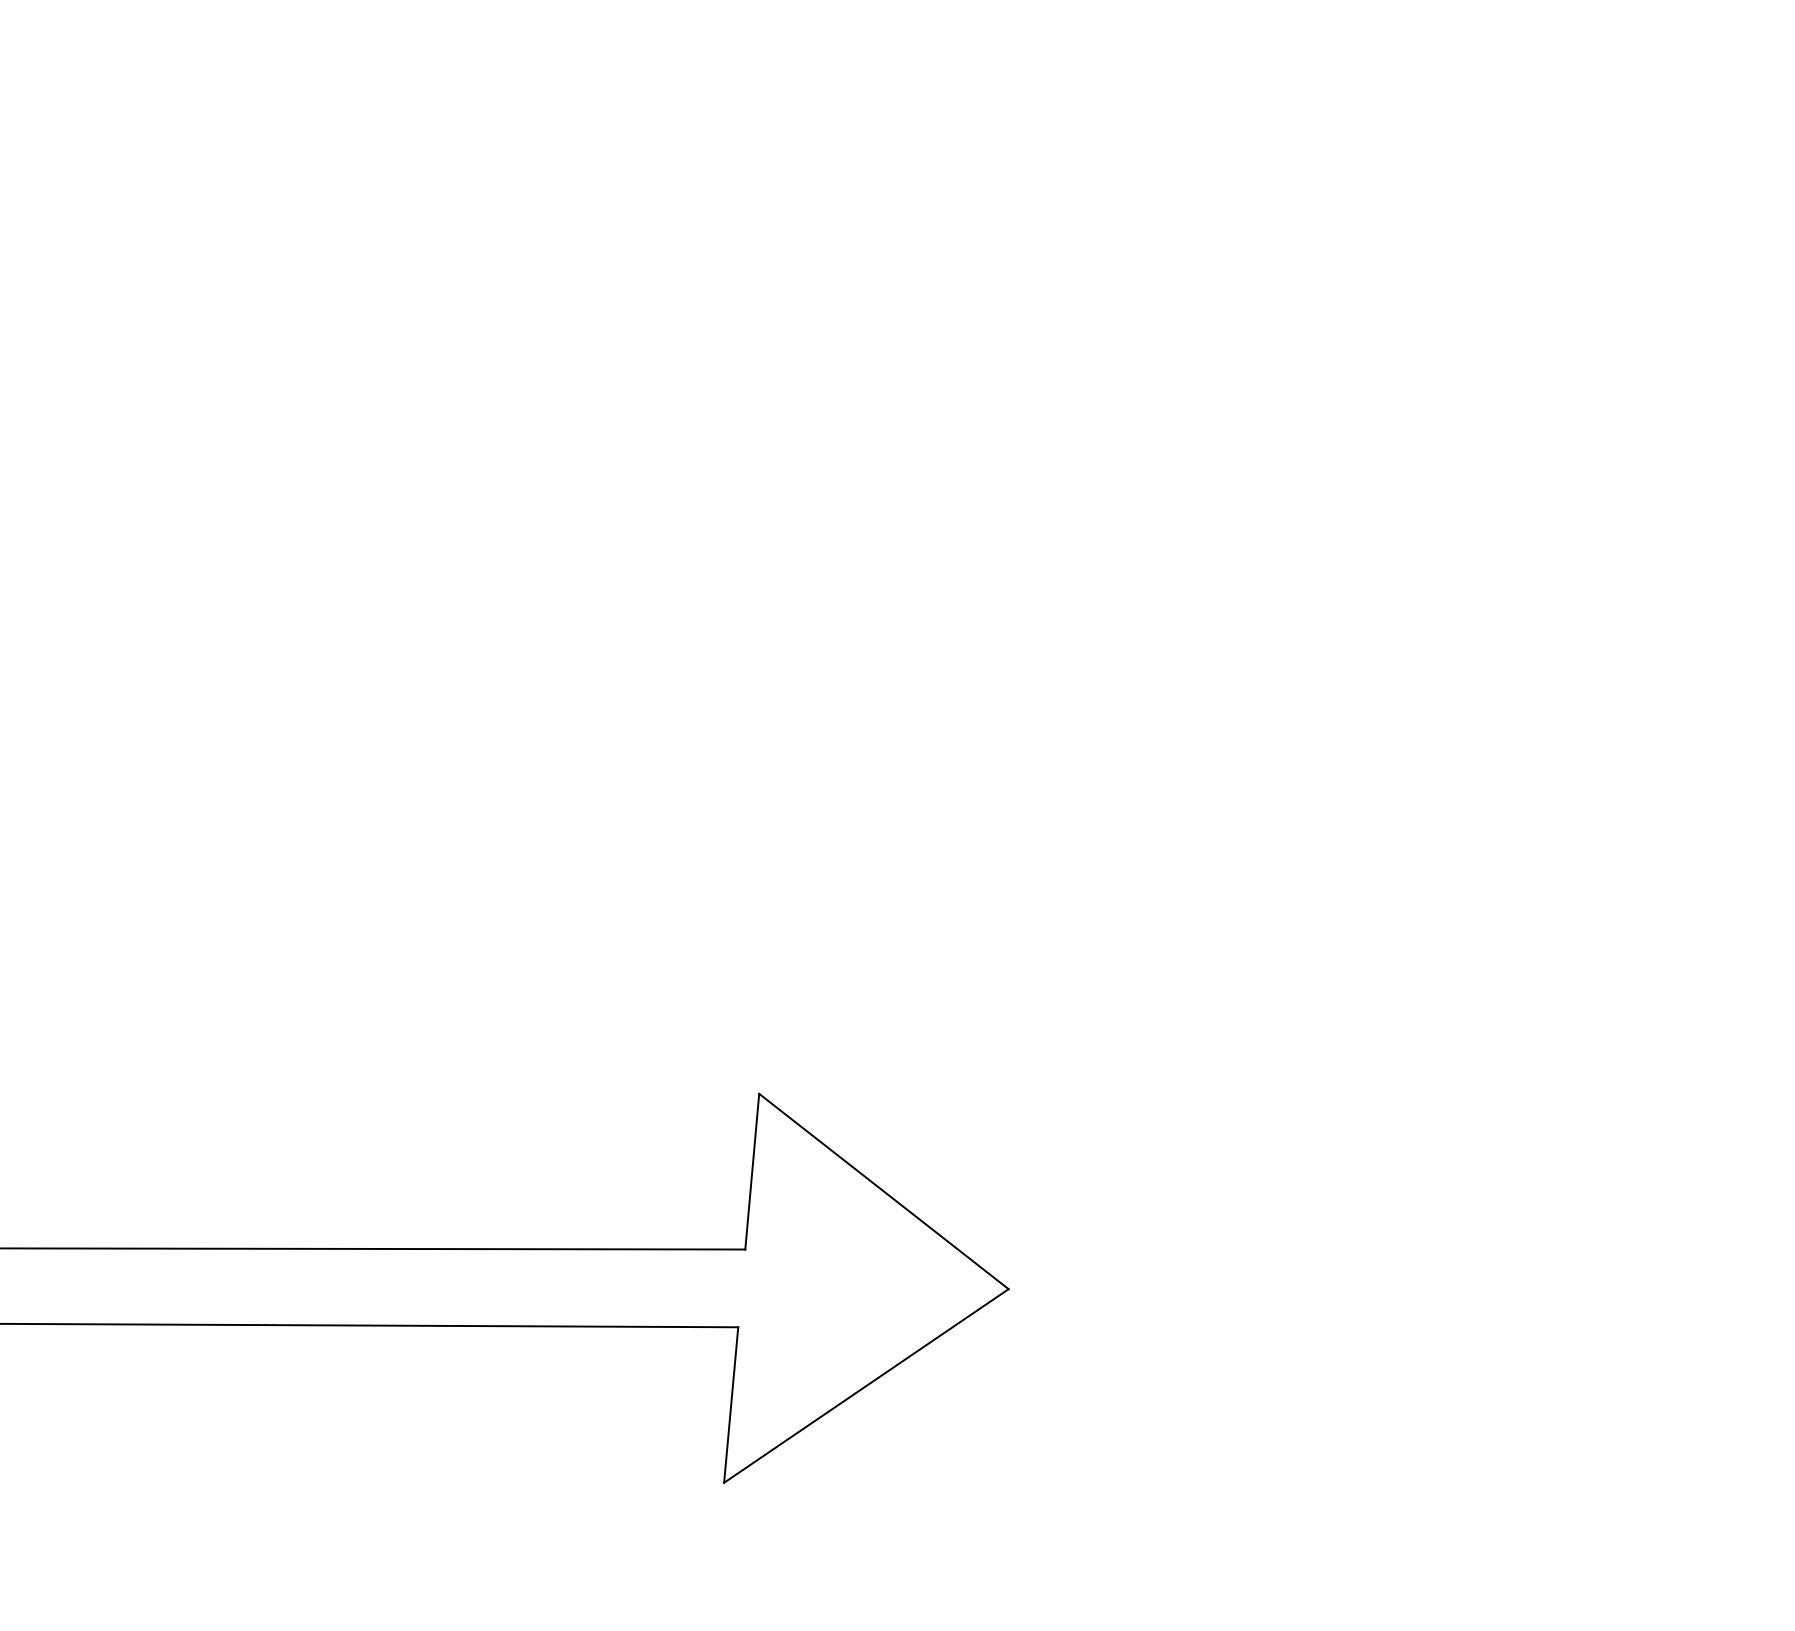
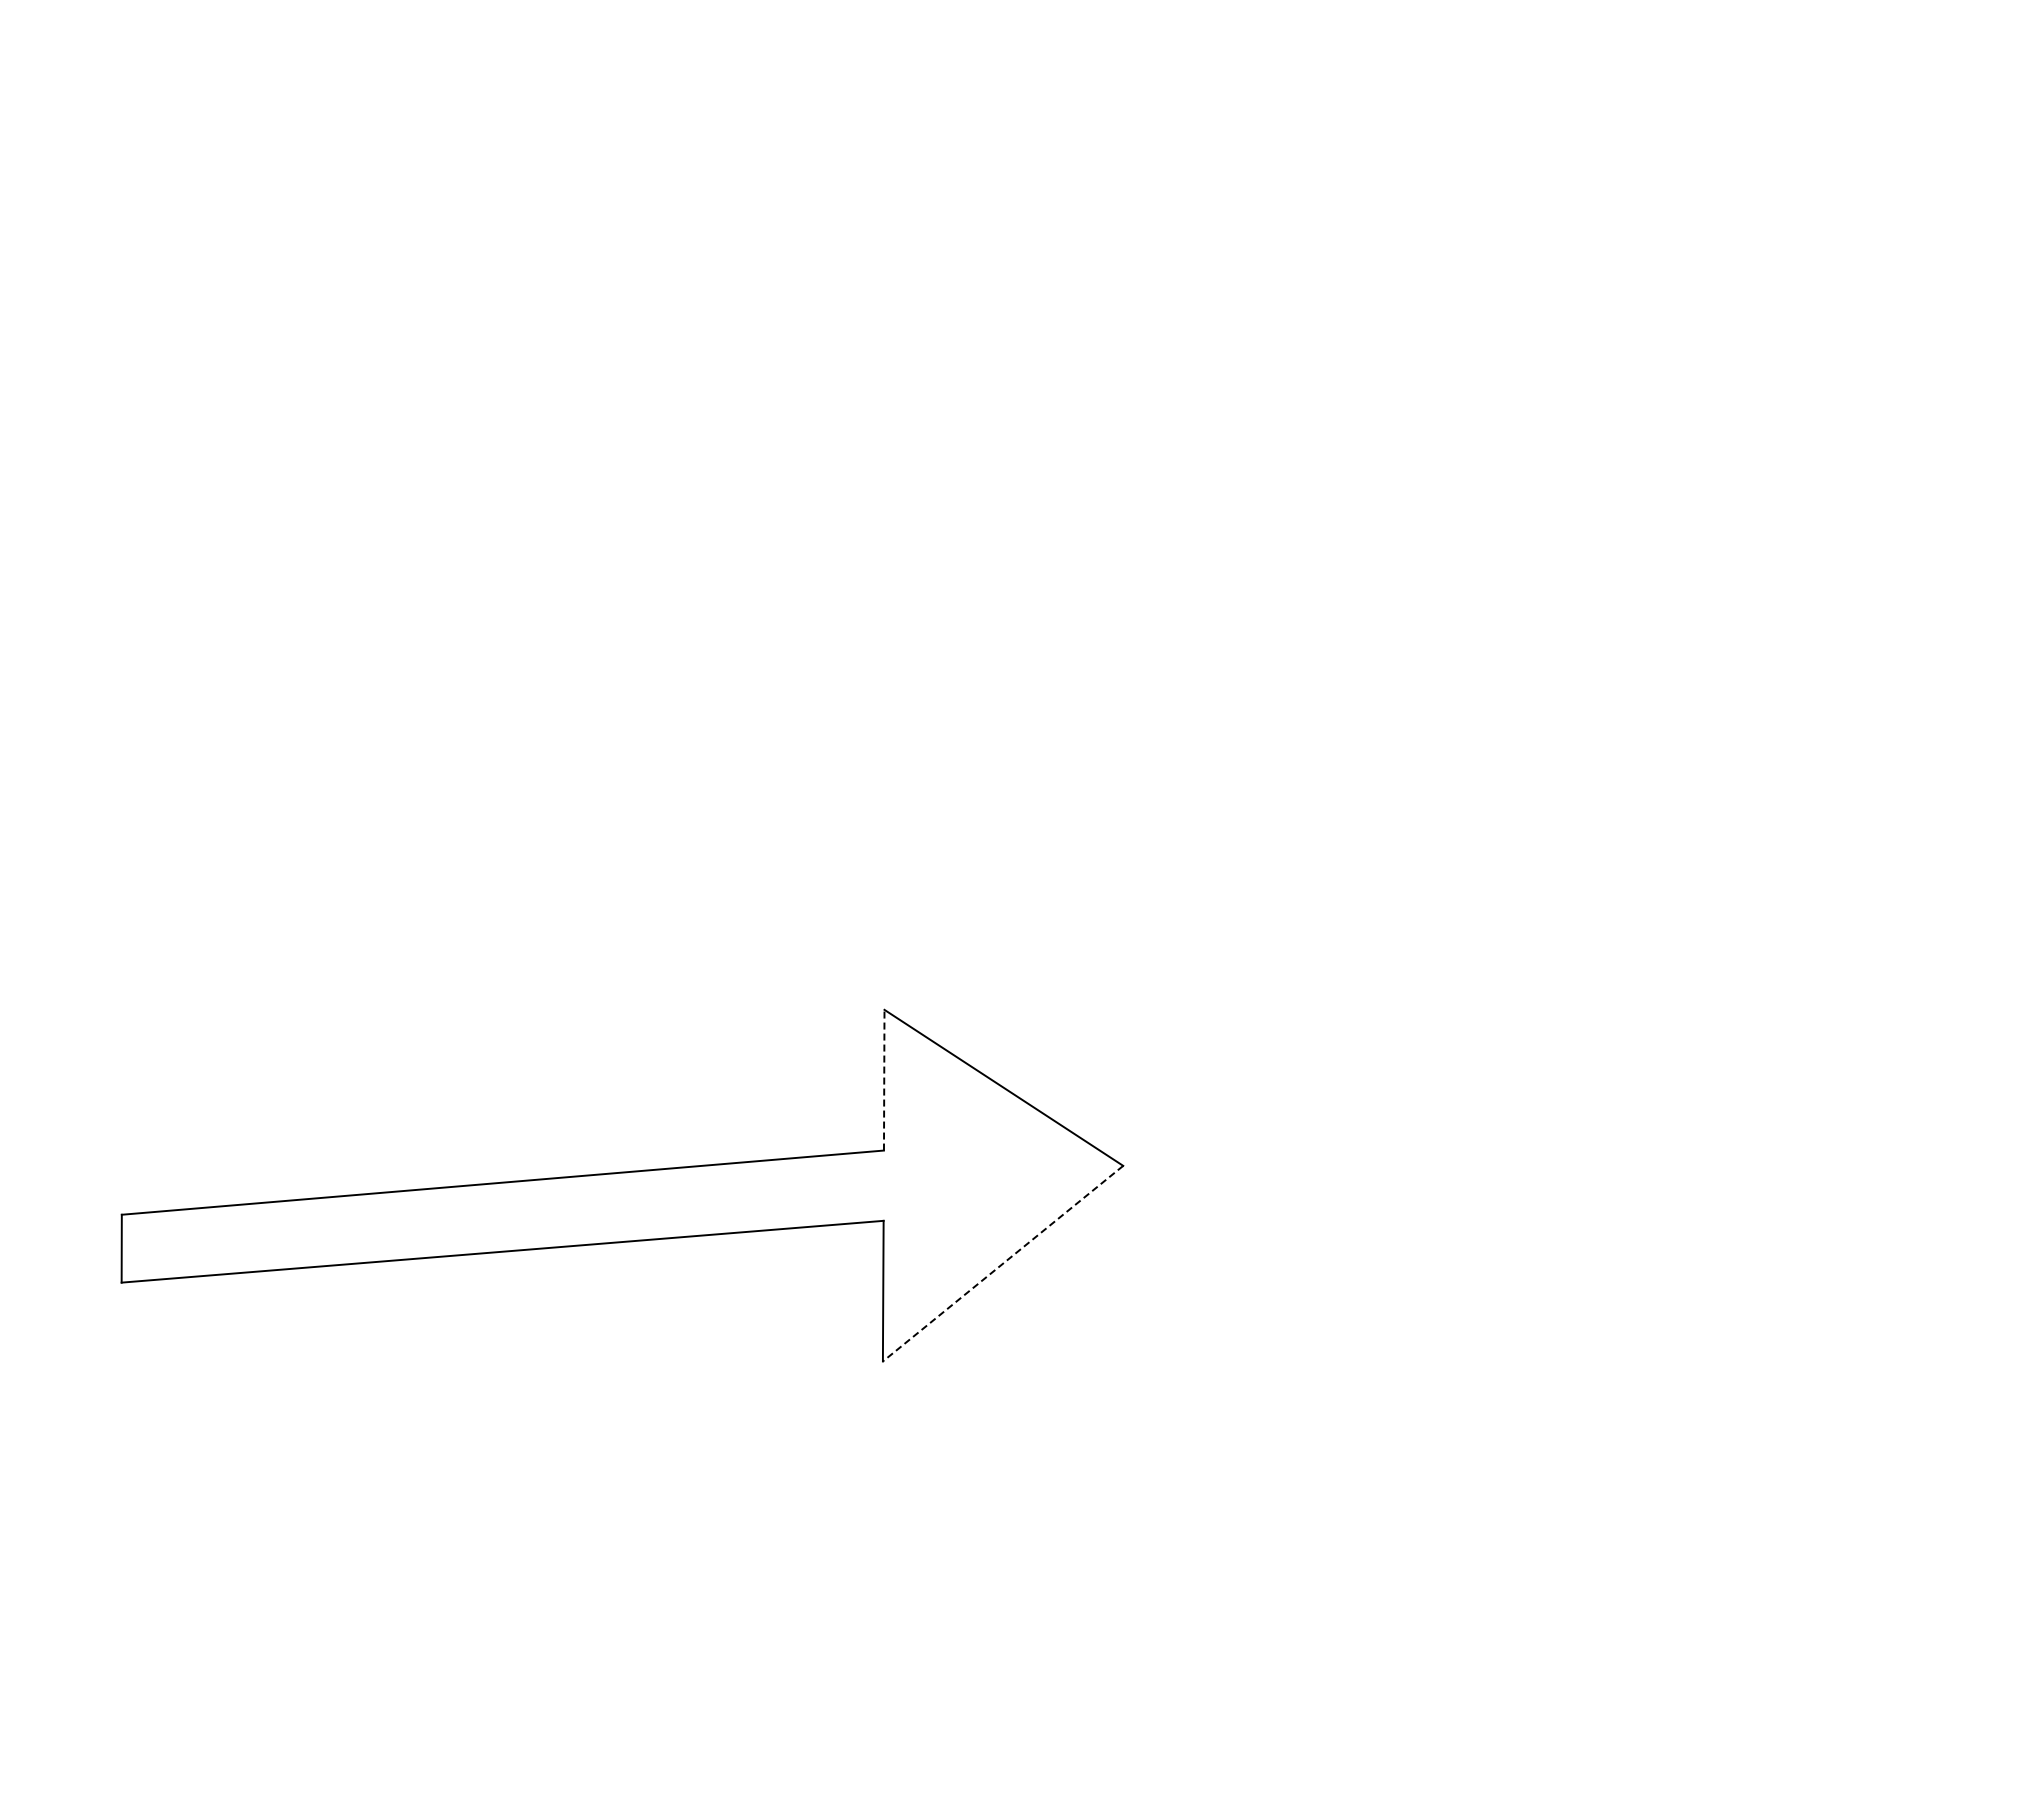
line: (752, 1170) -> (884, 1079), solid -> dashed
line: (866, 1385) -> (1003, 1263), solid -> dashed

